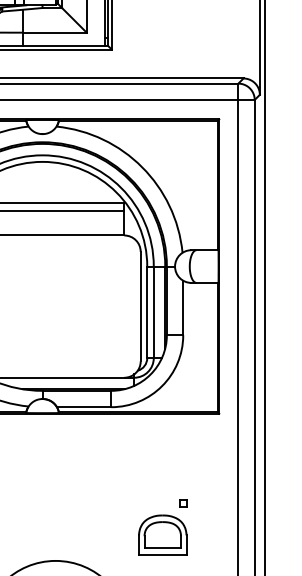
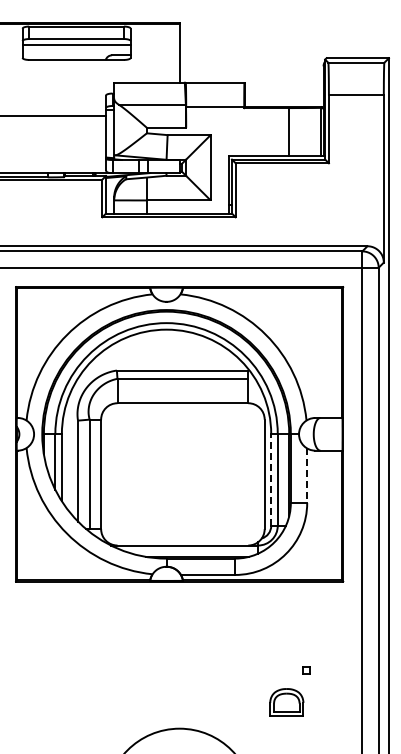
line: (183, 308) -> (307, 476), solid -> dashed
line: (147, 312) -> (271, 480), solid -> dashed
part: (162, 534) -> (286, 702), size x0.7

